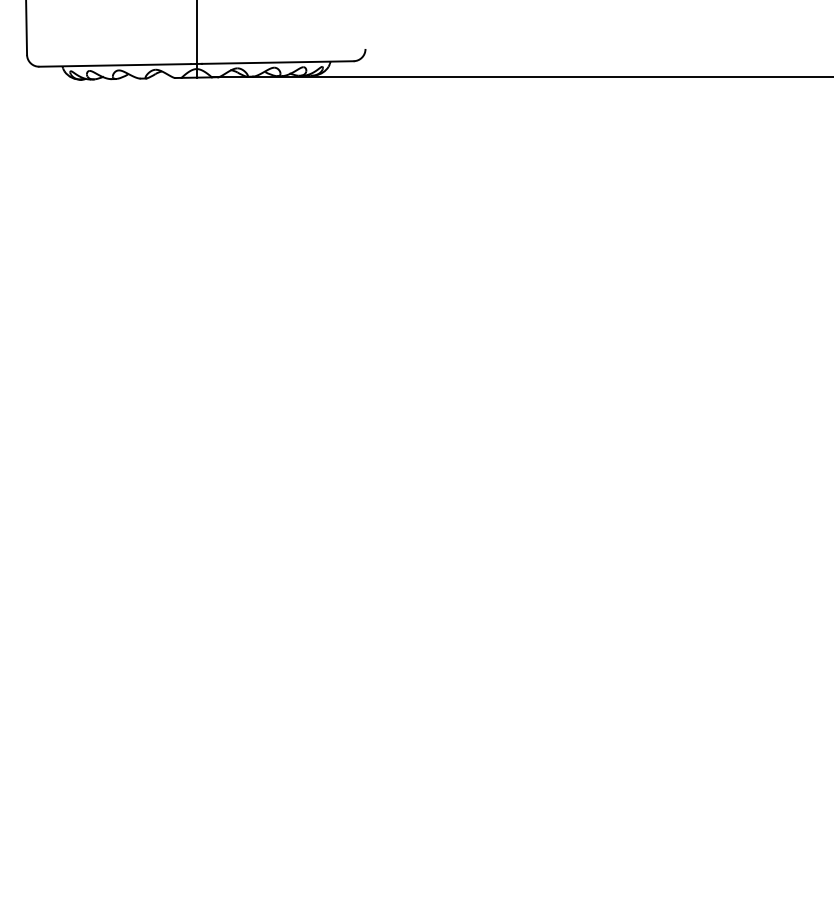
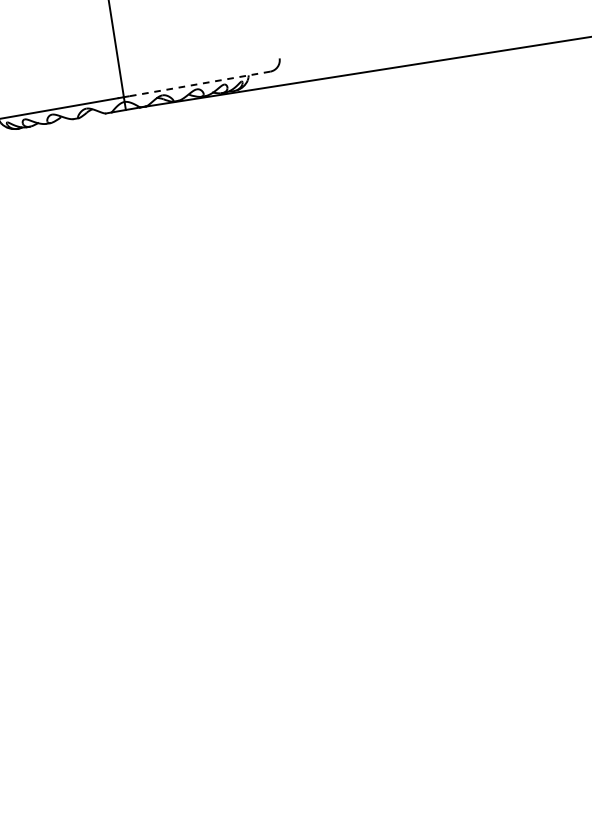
line: (277, 62) -> (199, 83), solid -> dashed

